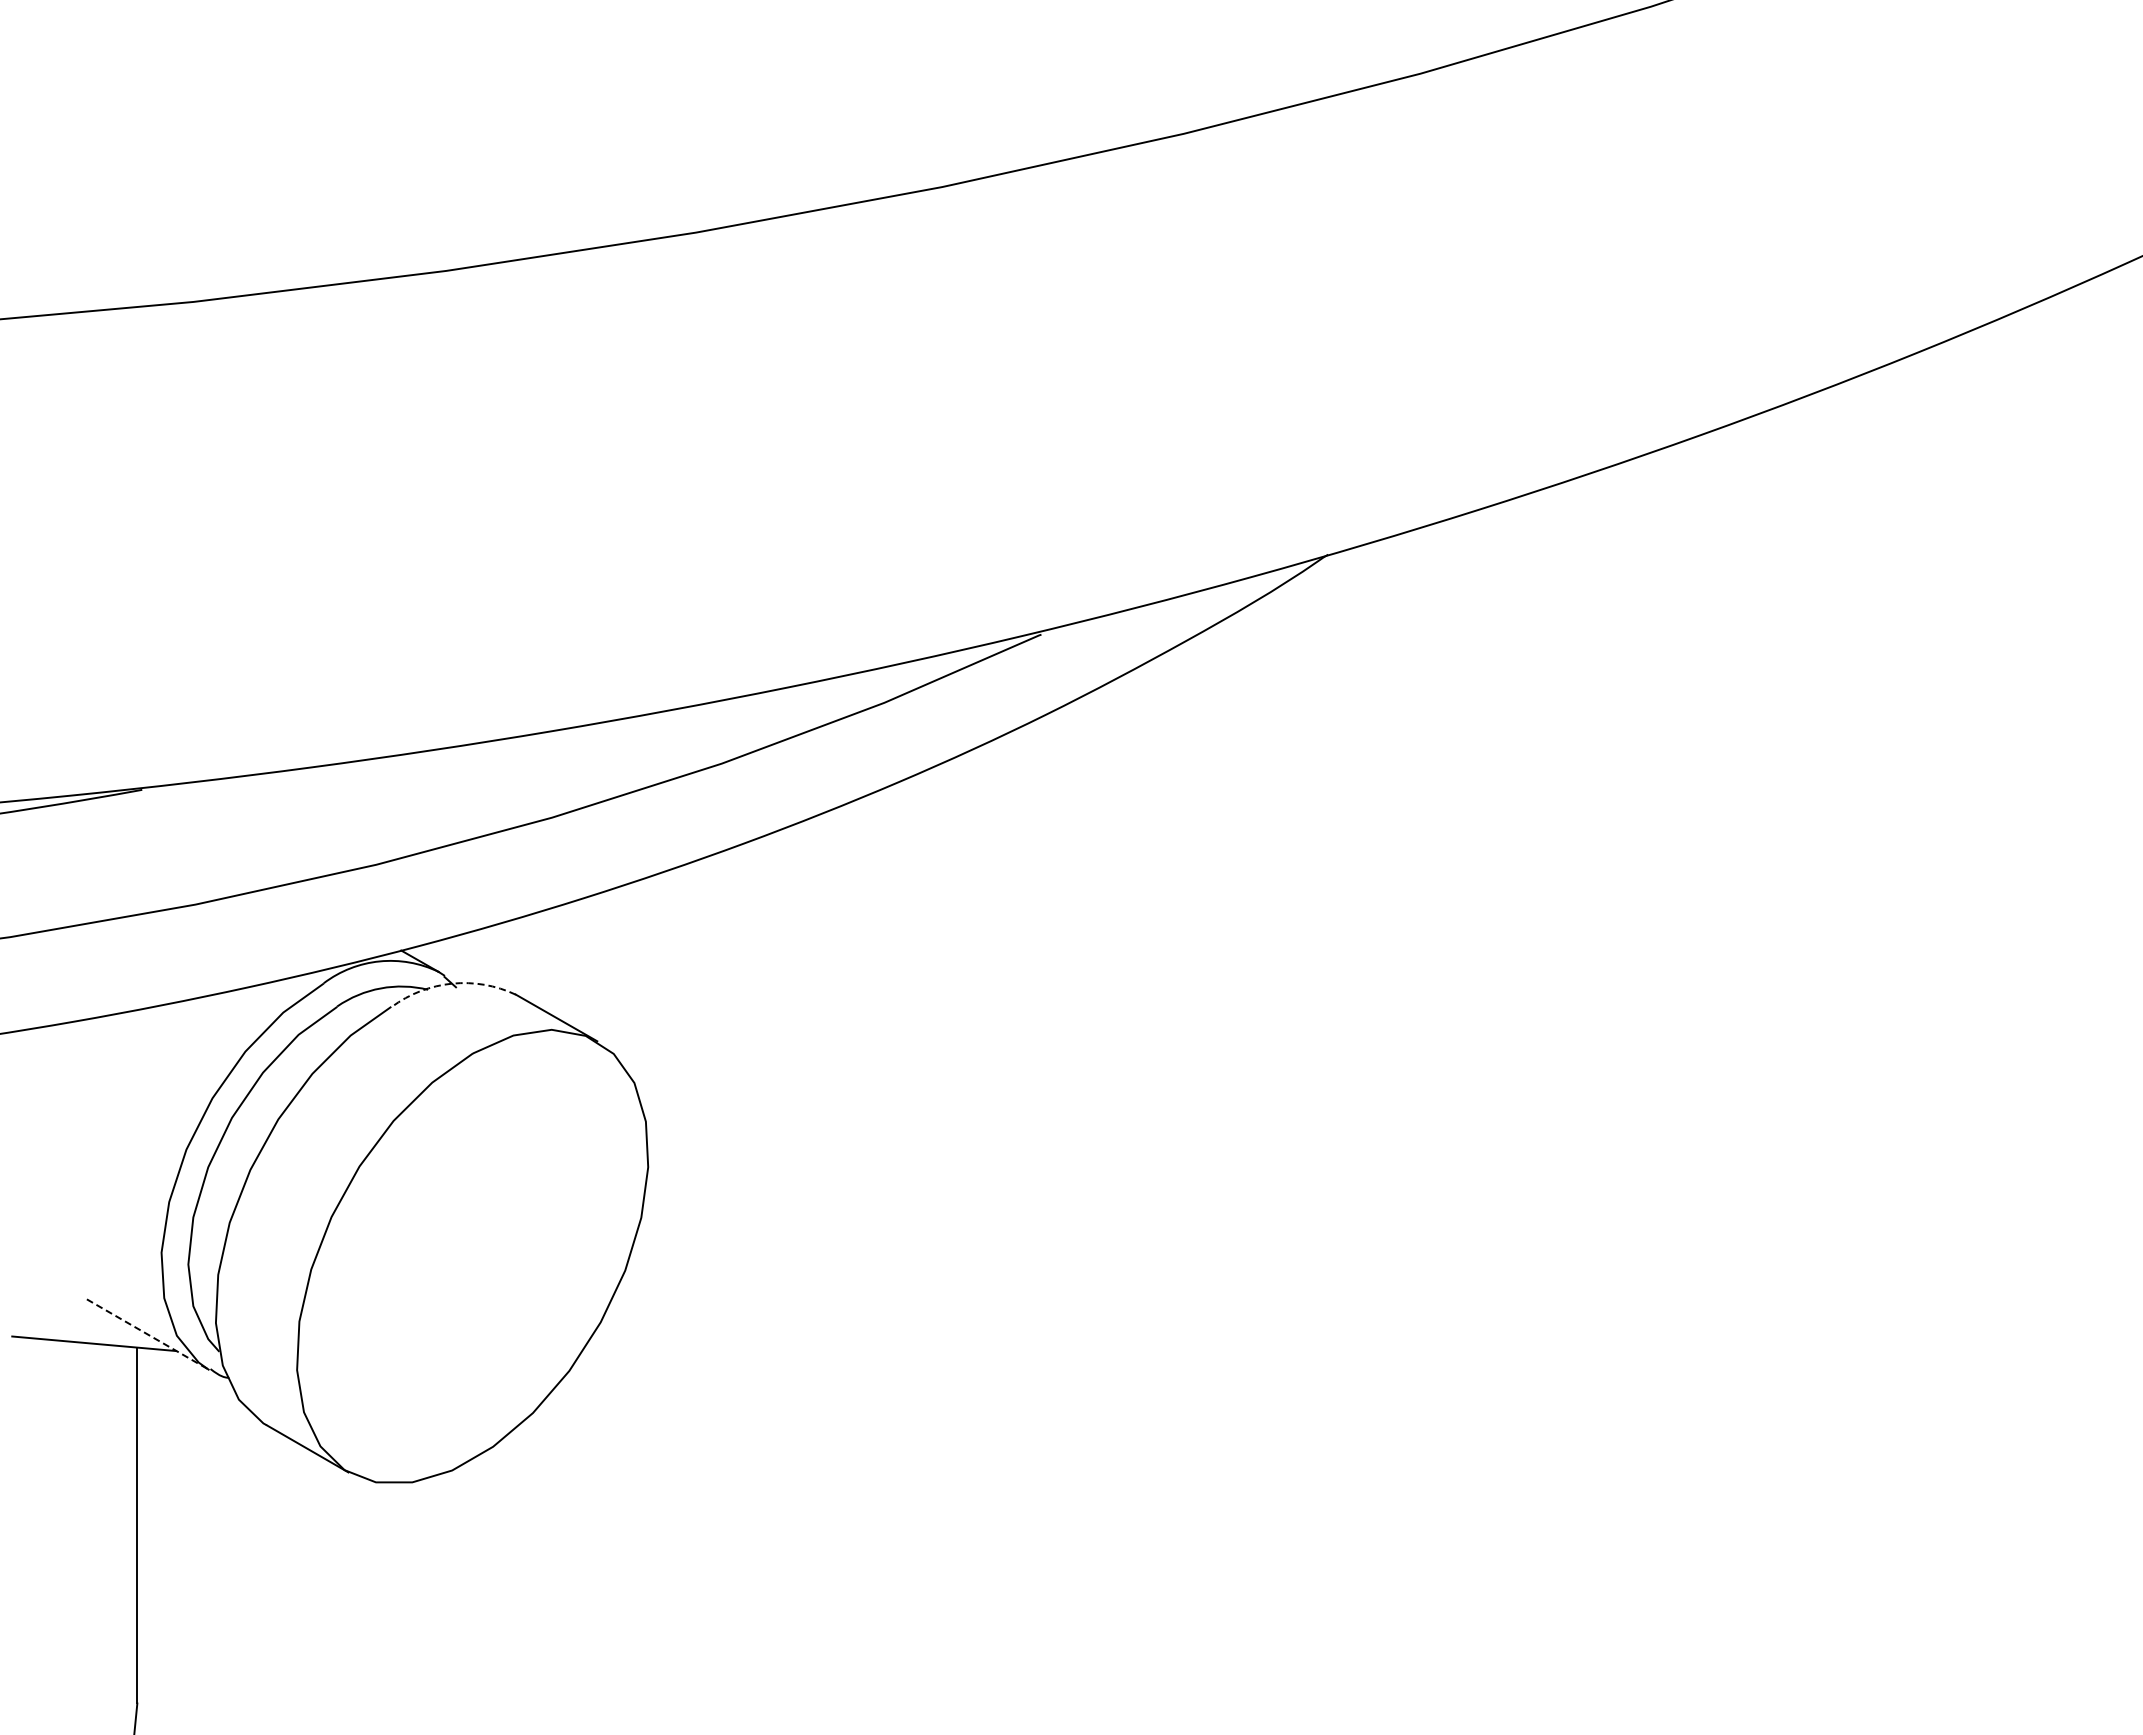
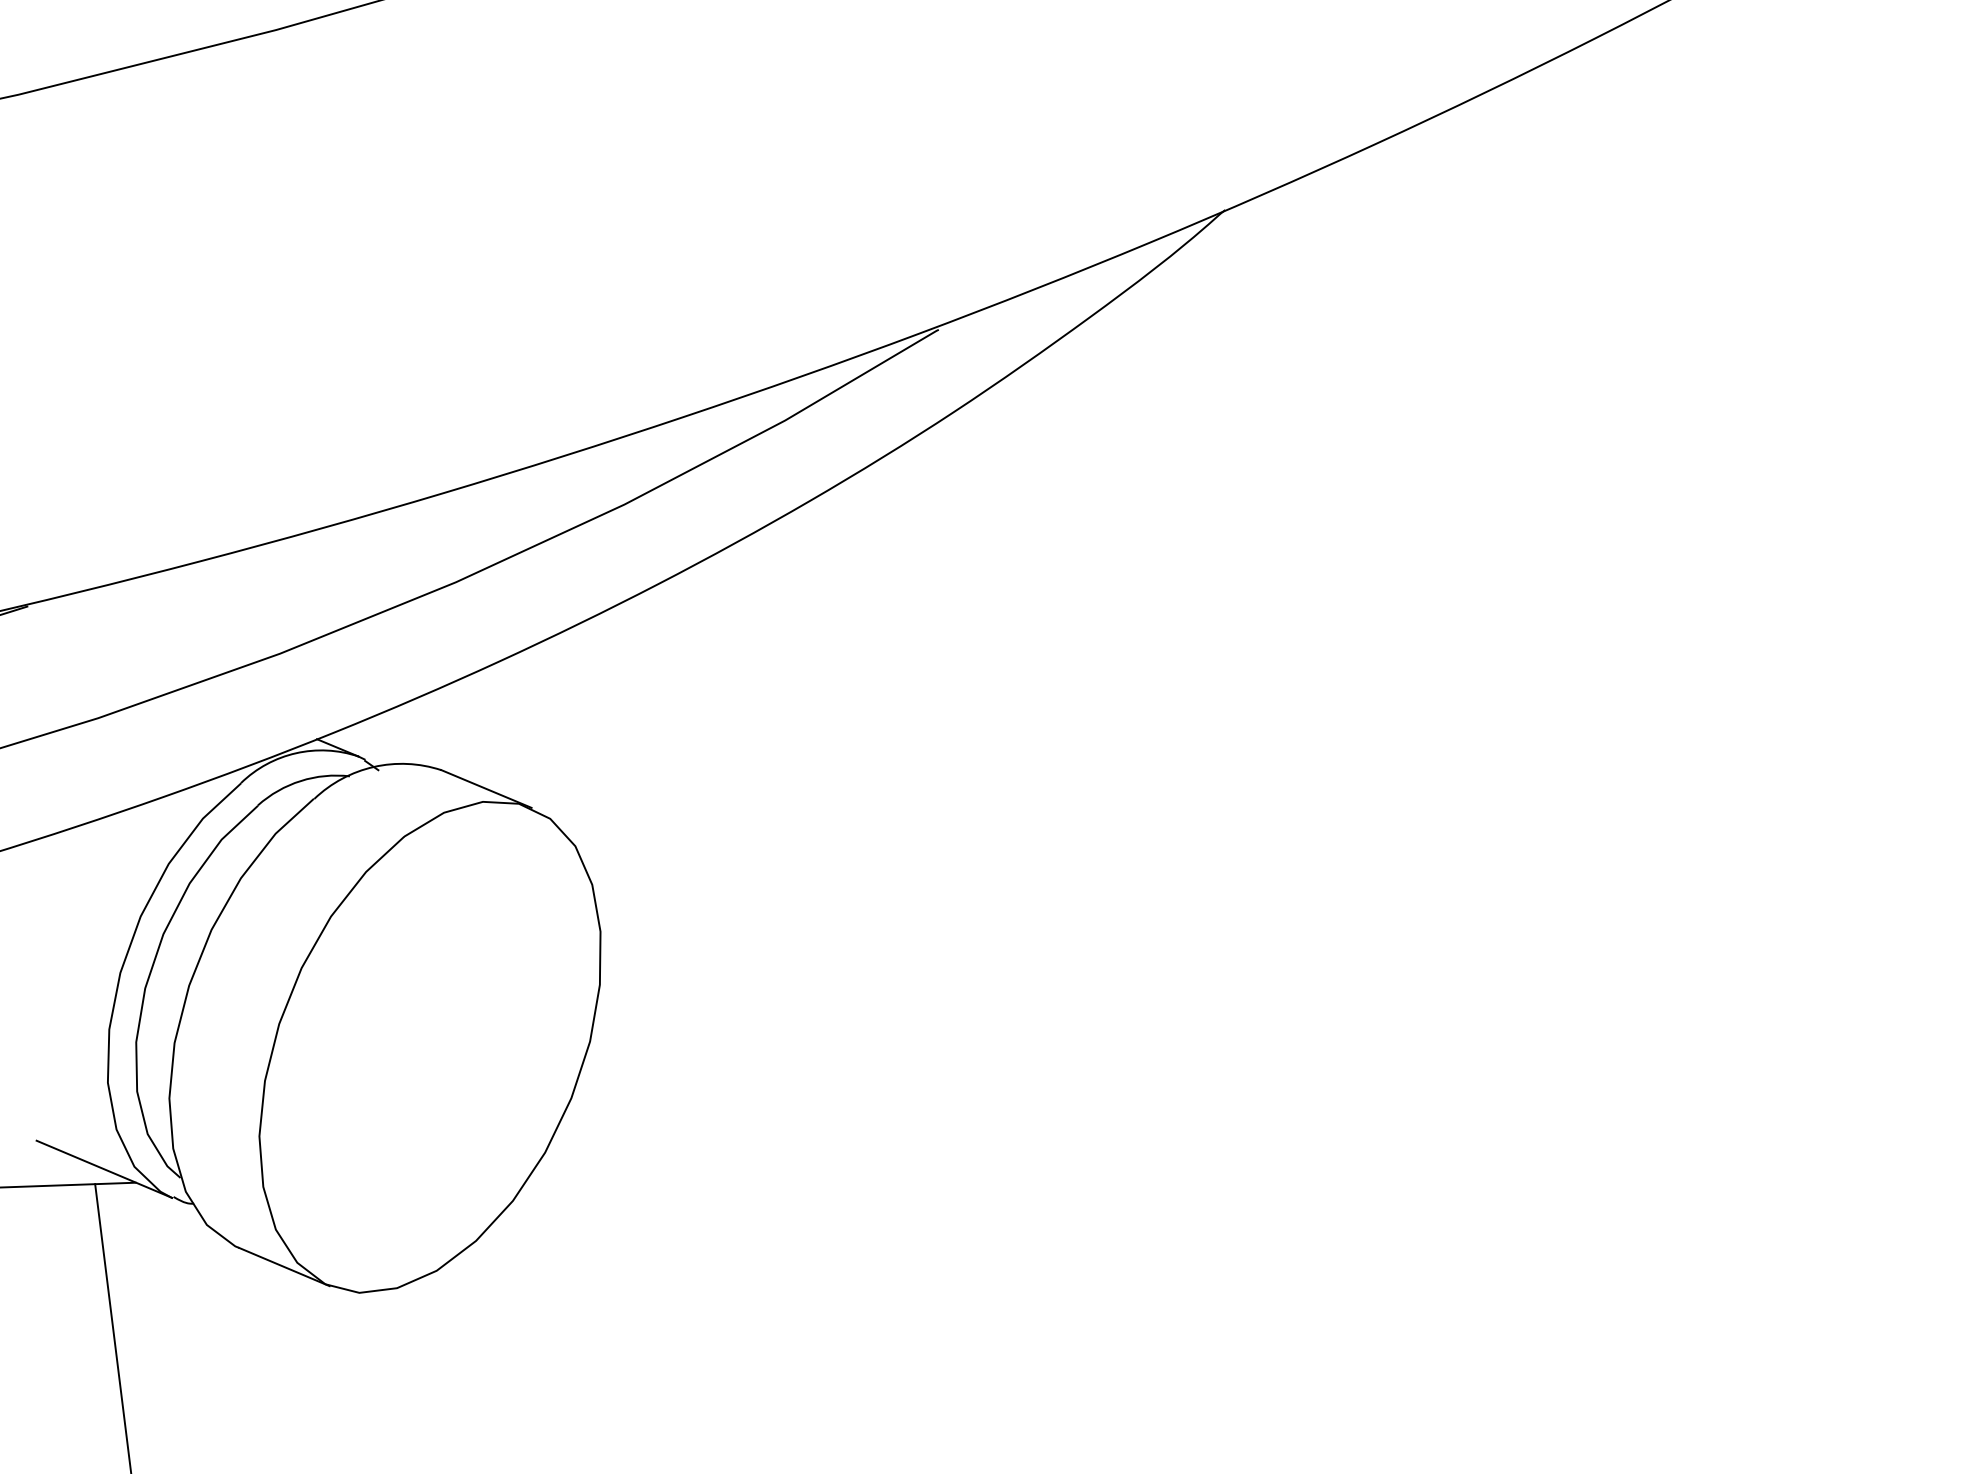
arc: (452, 983) -> (374, 766), dashed -> solid
line: (147, 1334) -> (103, 1169), dashed -> solid

